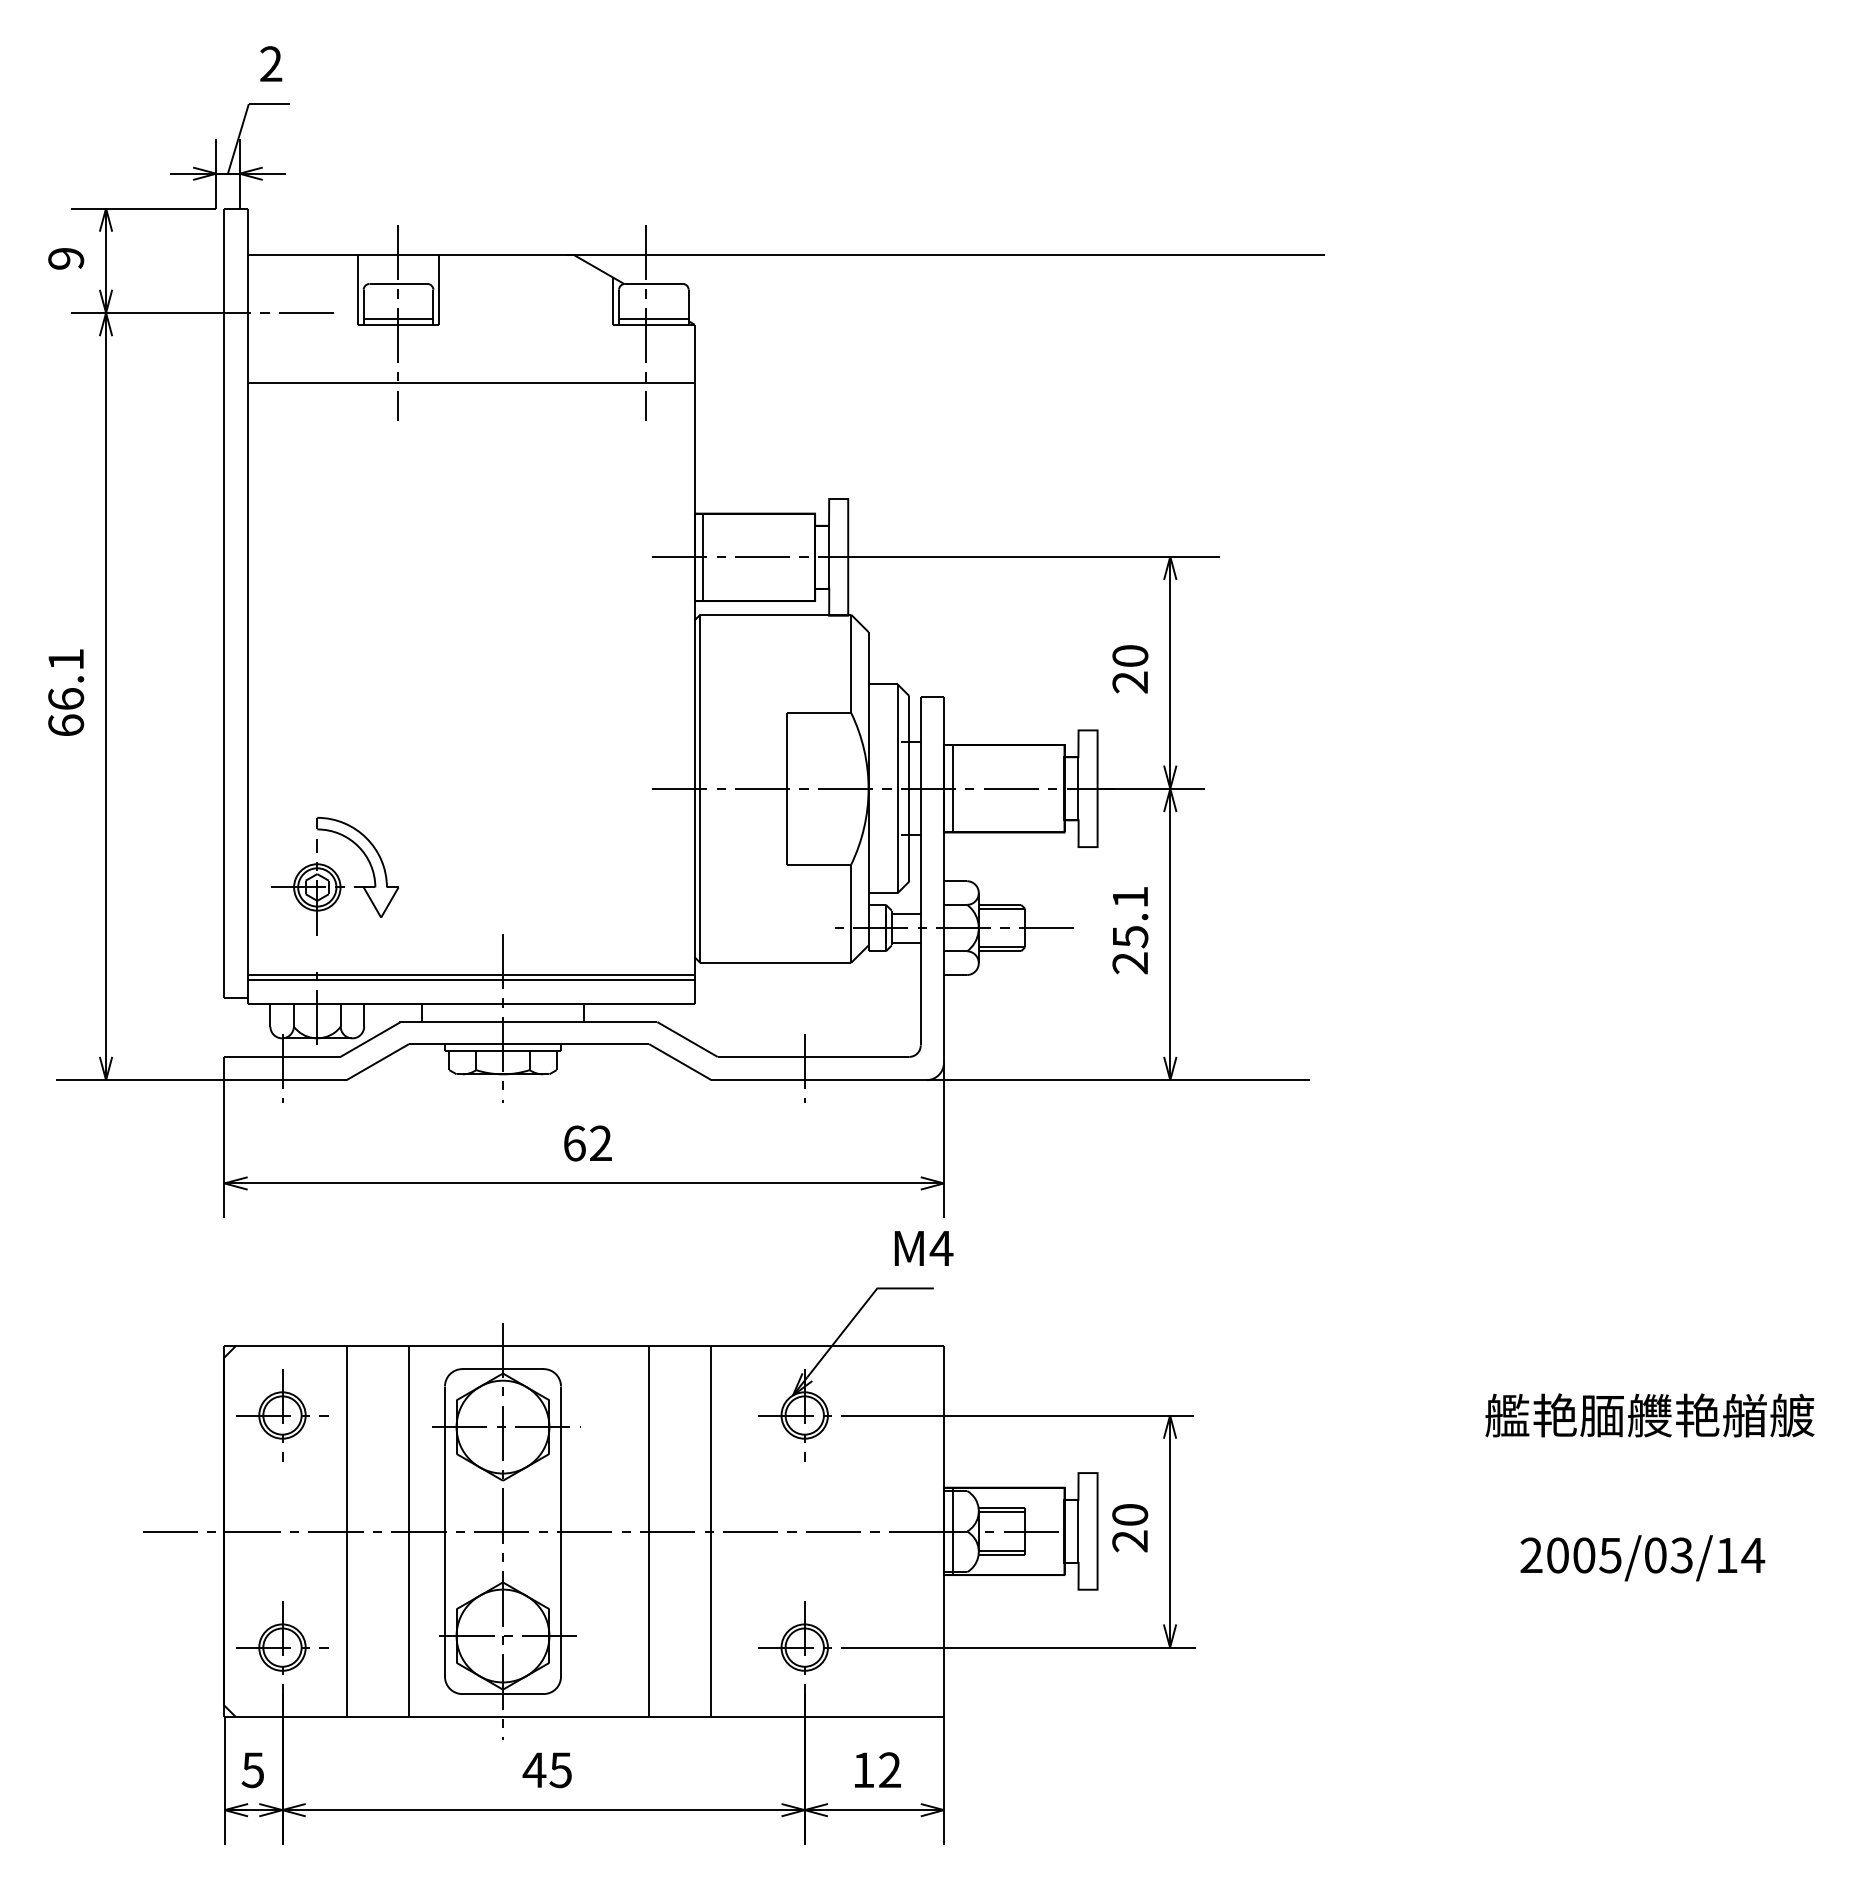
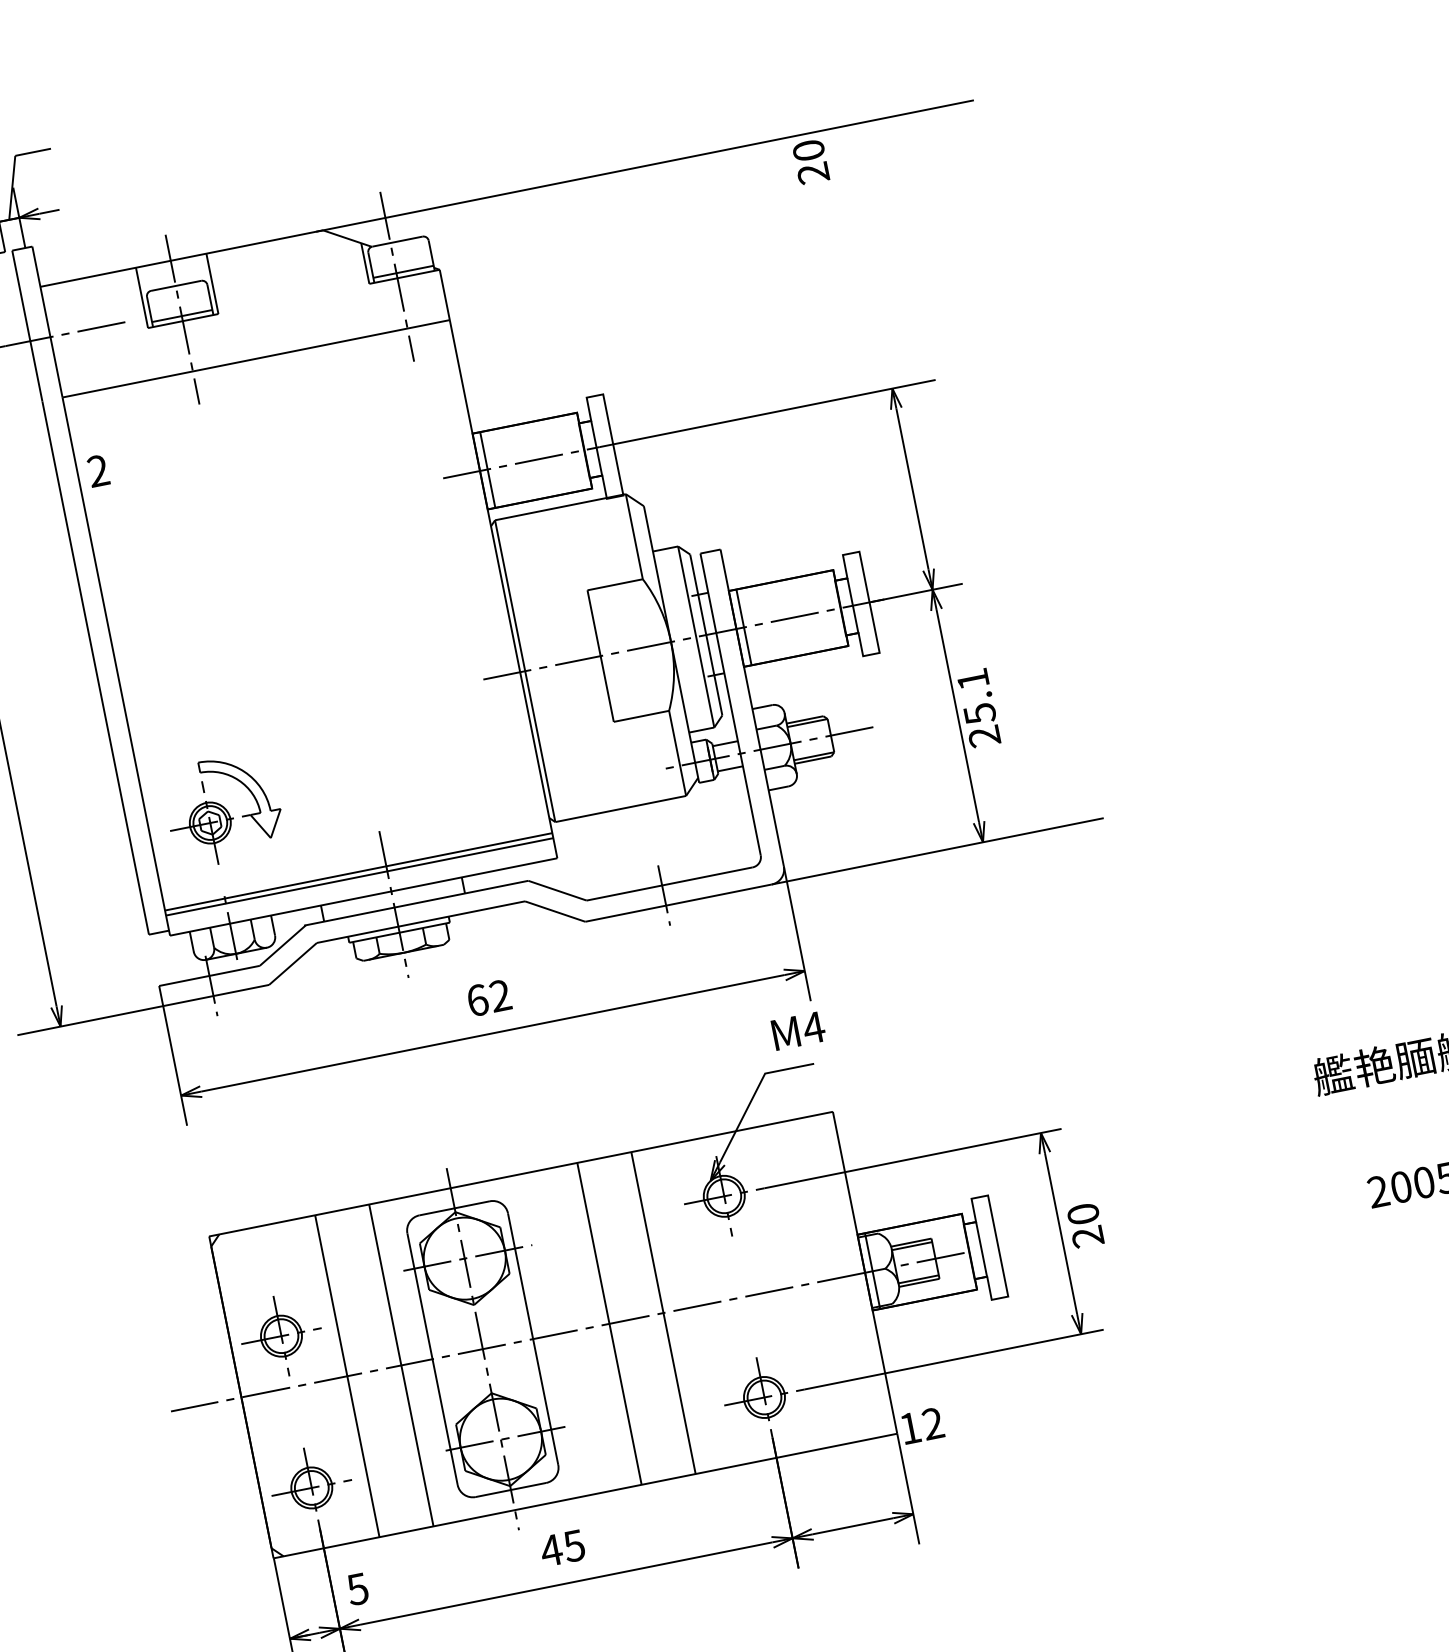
text: (271, 63) -> (98, 470), moved
text: (1130, 669) -> (811, 162), moved
text: (1130, 930) -> (978, 708), moved
part: (282, 1415) -> (281, 1336), moved
text: (1130, 1528) -> (1085, 1225), moved
text: (877, 1769) -> (922, 1425), moved
text: (252, 1770) -> (357, 1589), moved

